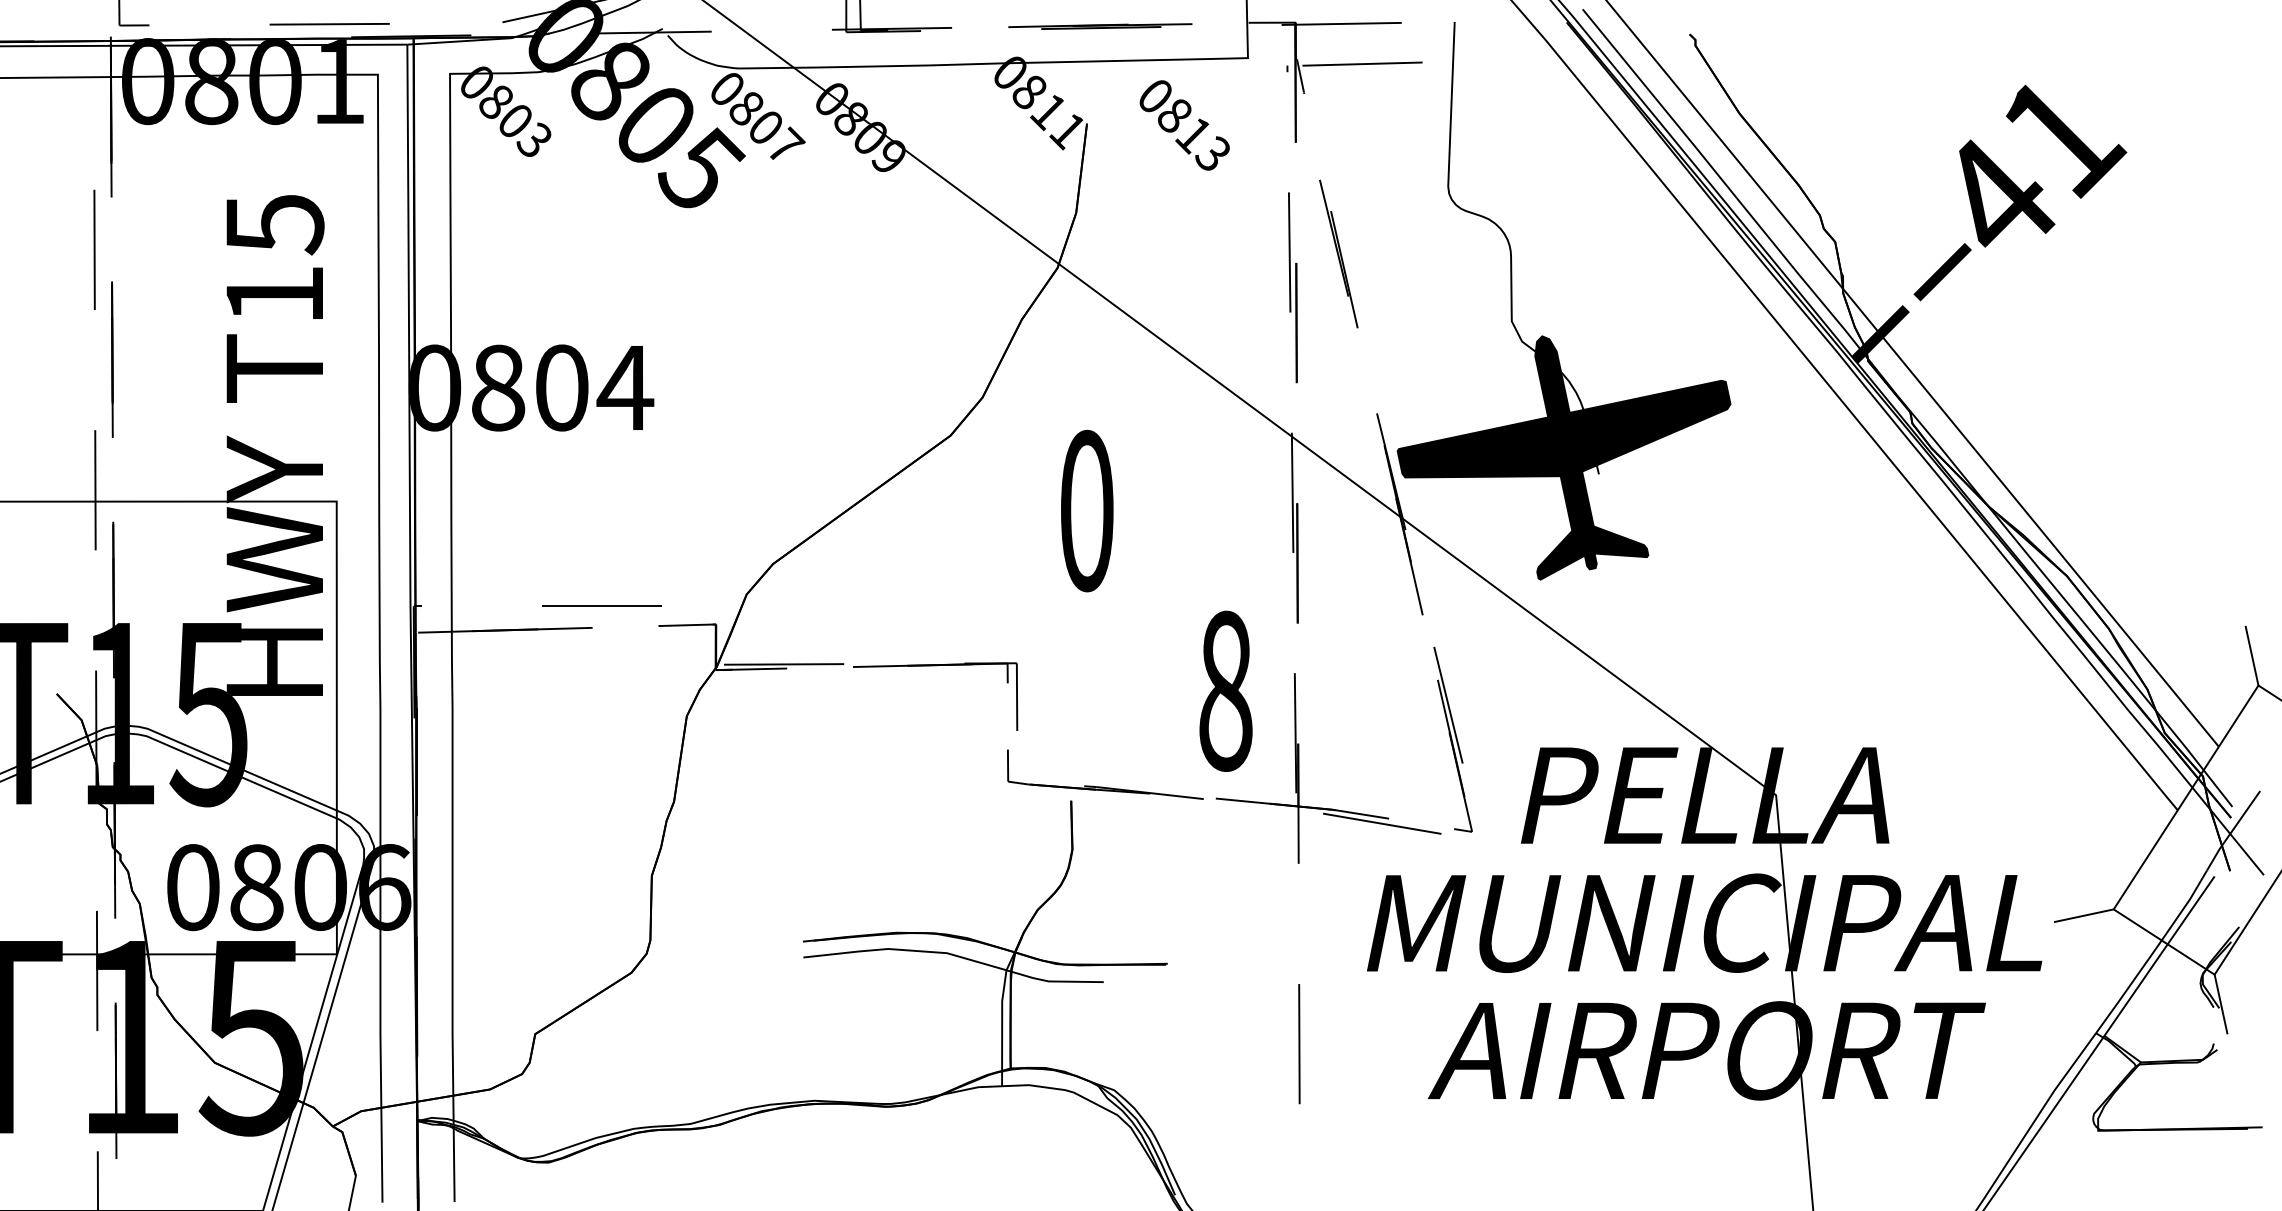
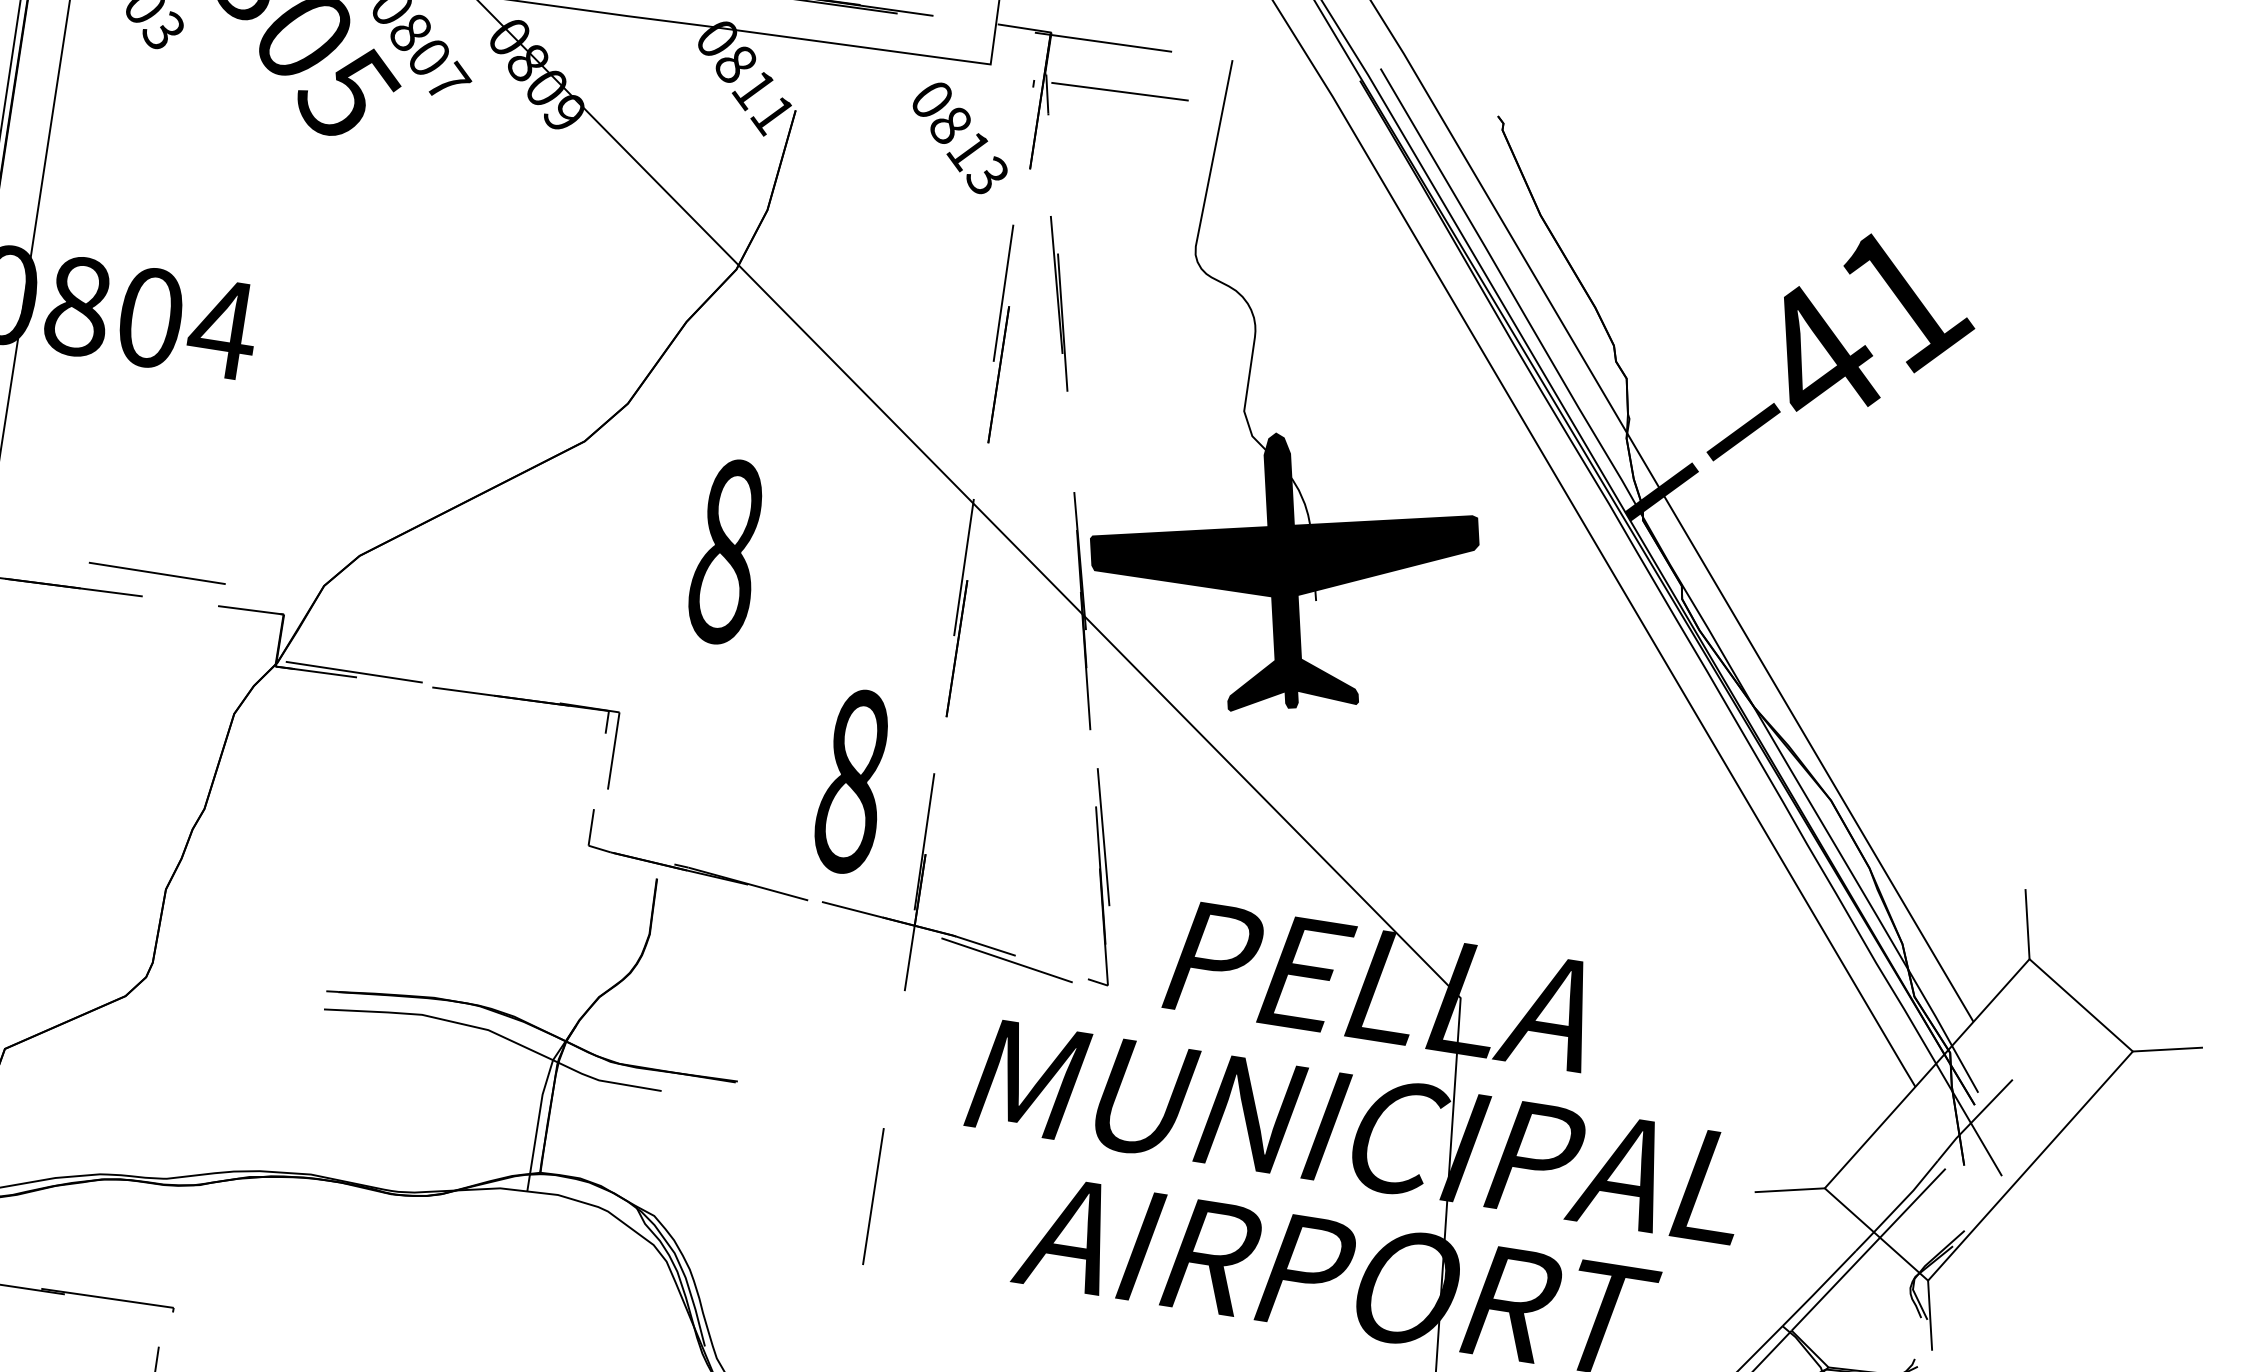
text: (1184, 125) -> (959, 138), moved
text: (1086, 510) -> (726, 550), 0 -> 8

